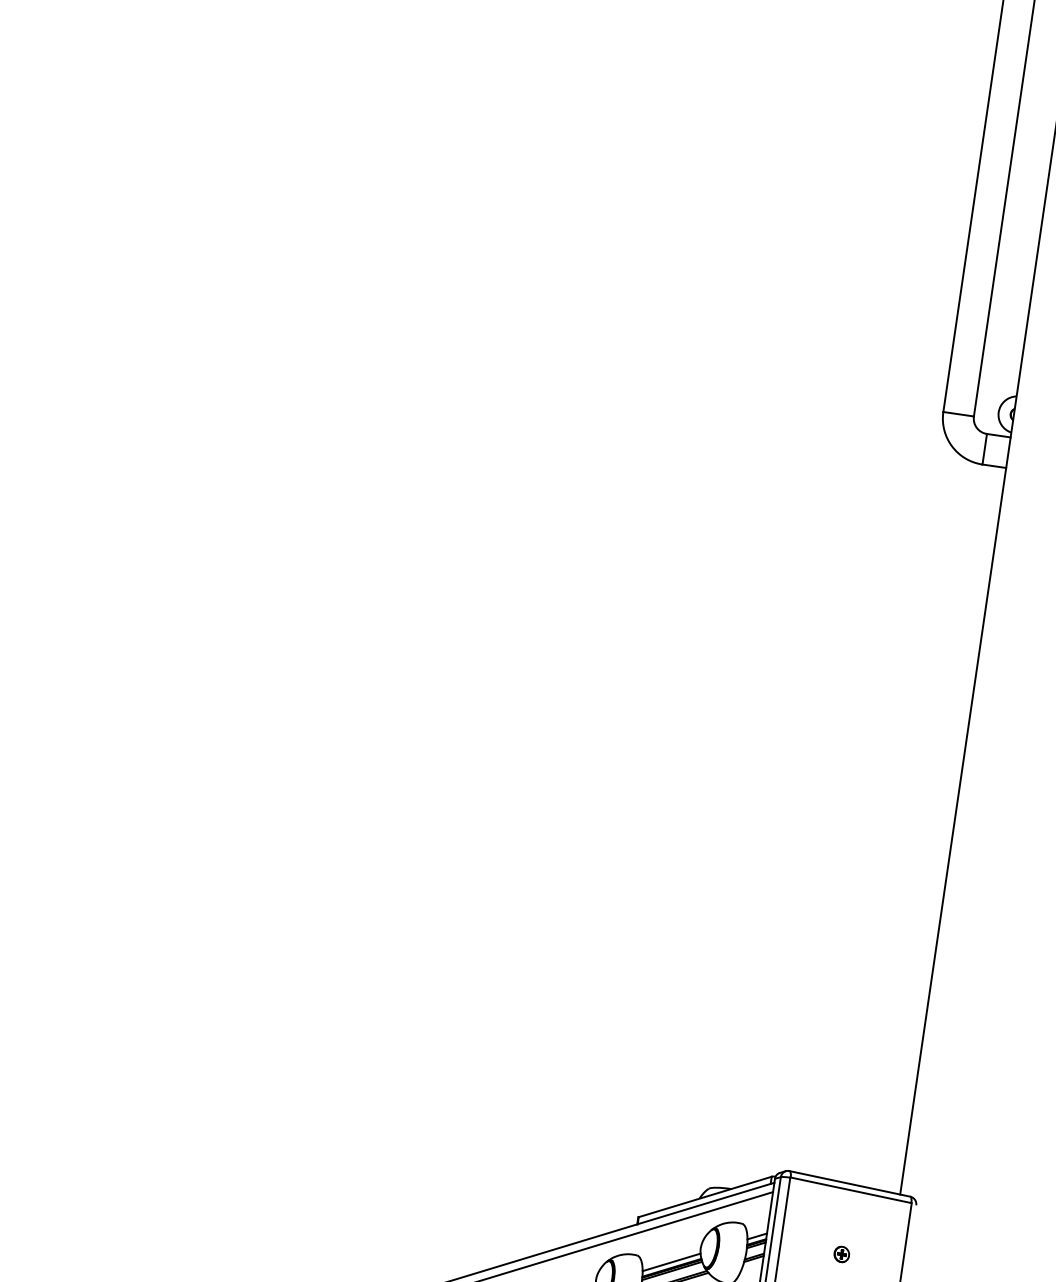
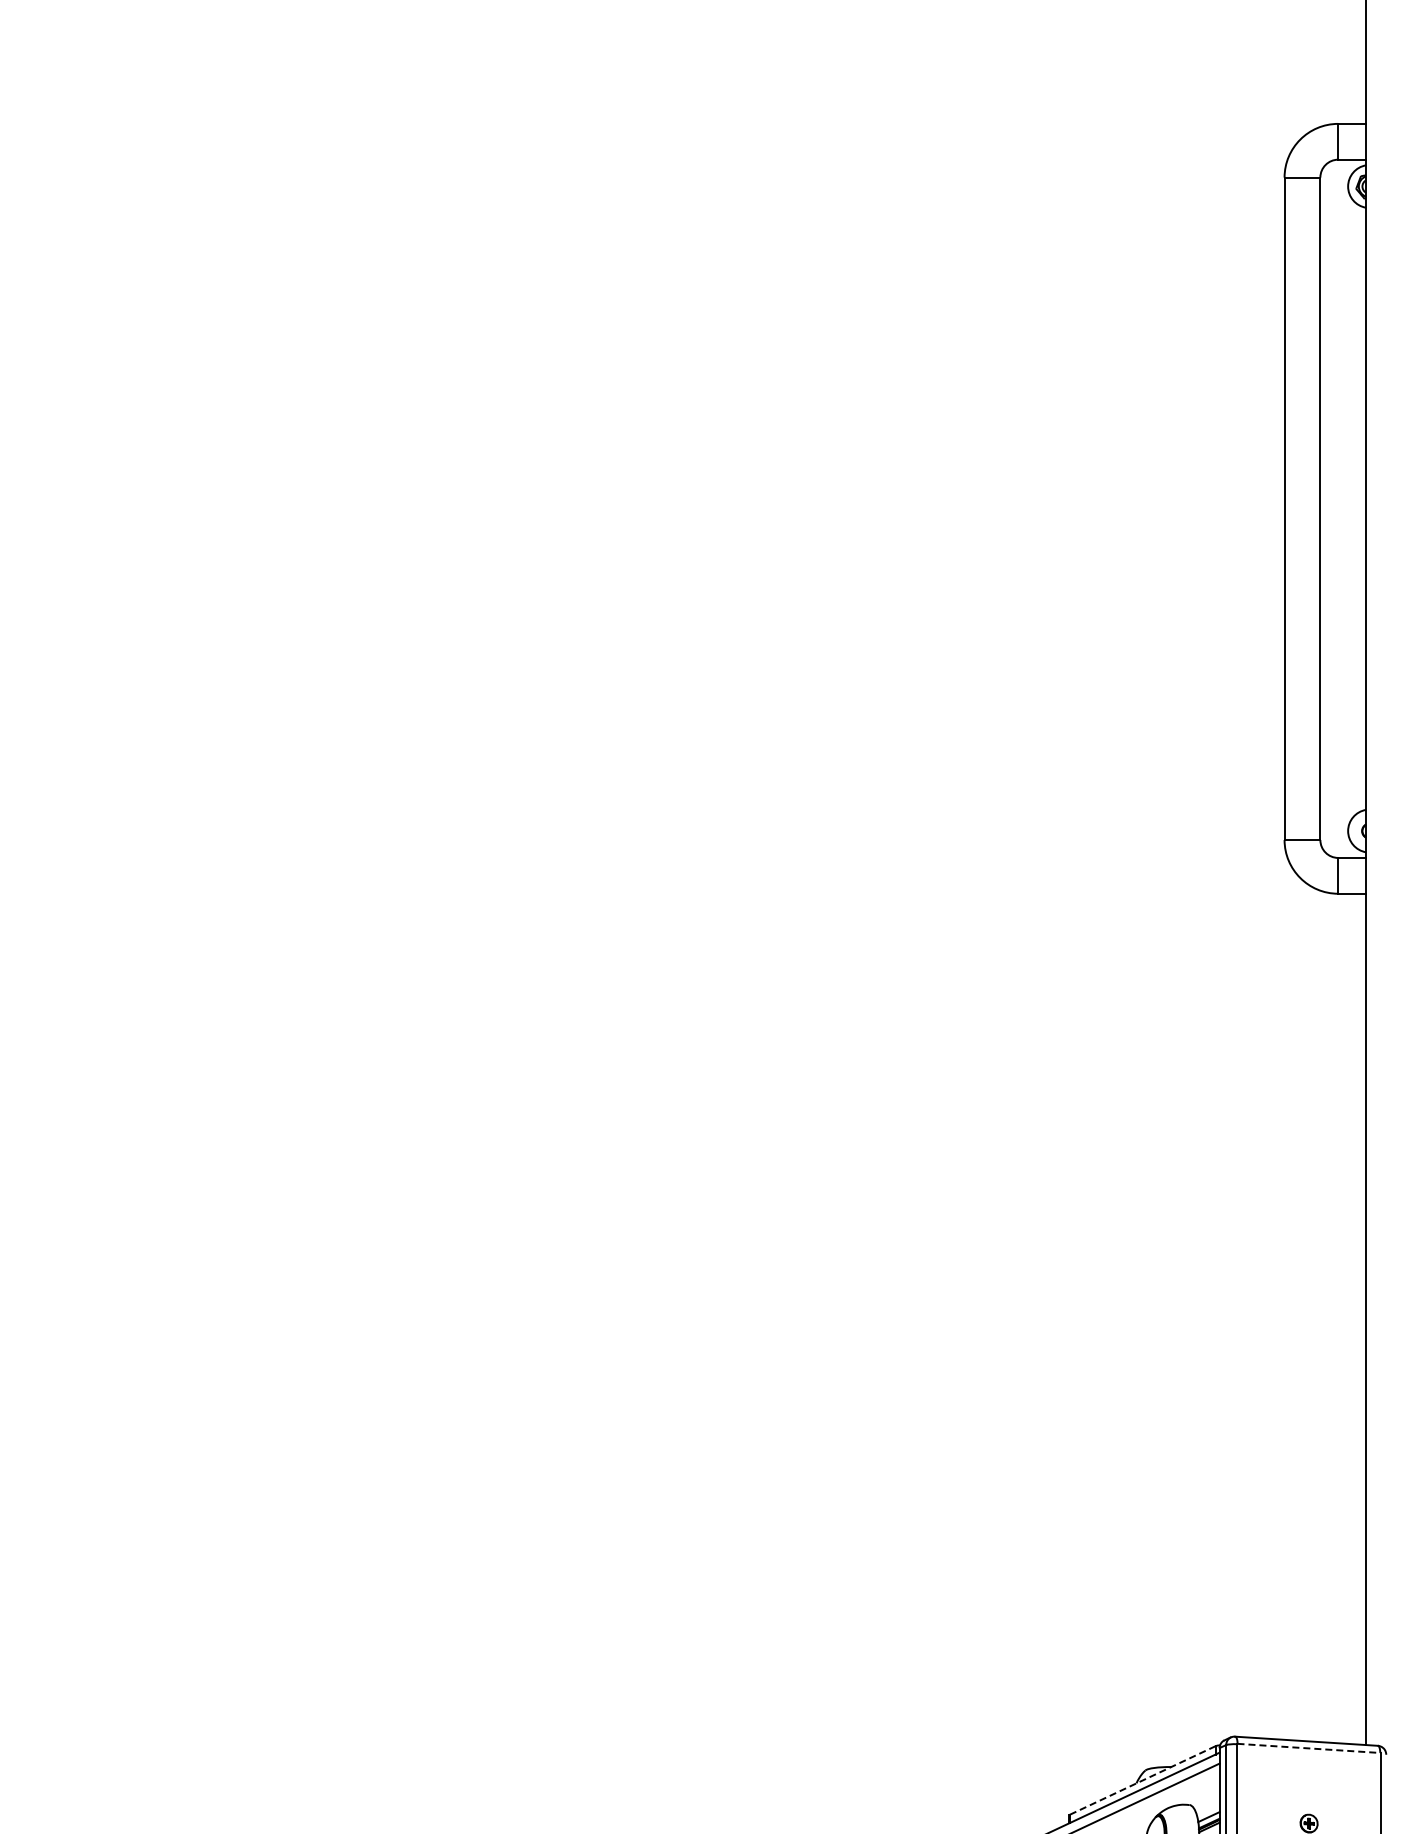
line: (851, 1190) -> (1309, 1748), solid -> dashed
line: (705, 1196) -> (1142, 1780), solid -> dashed

